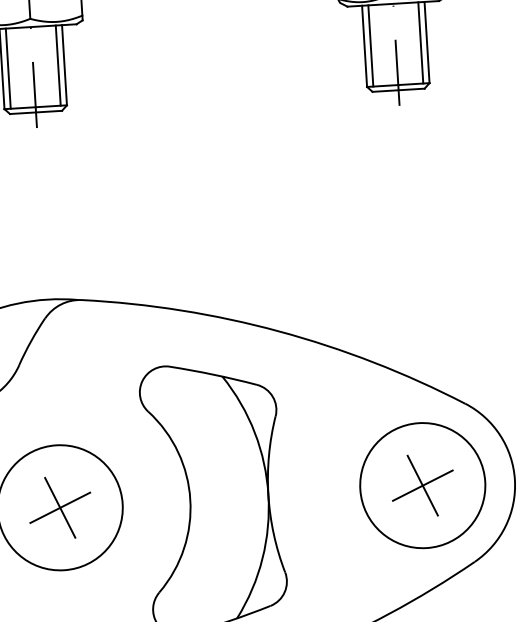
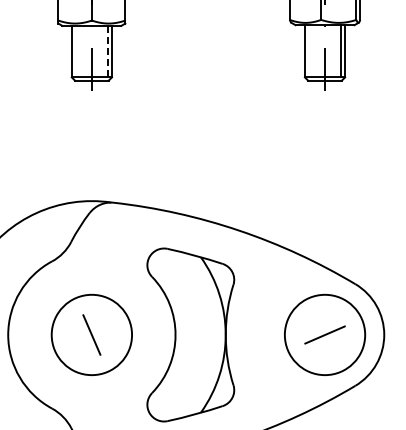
line: (370, 46) -> (308, 51), removed
line: (57, 65) -> (107, 51), solid -> dashed
line: (7, 68) -> (75, 51), removed
line: (421, 484) -> (324, 334), removed
line: (59, 507) -> (91, 334), removed

